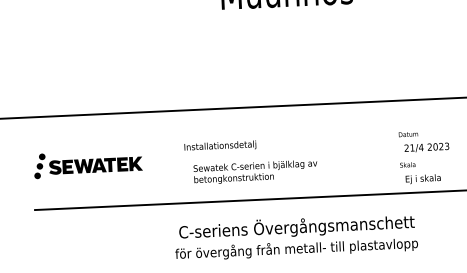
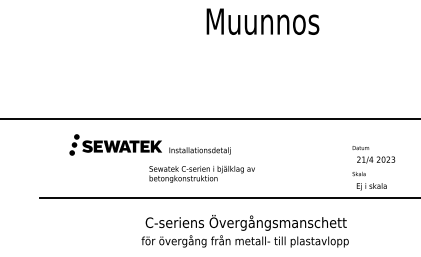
part: (87, 163) -> (115, 144), moved
text: (254, 172) -> (201, 174), moved
text: (295, 237) -> (244, 231), moved

